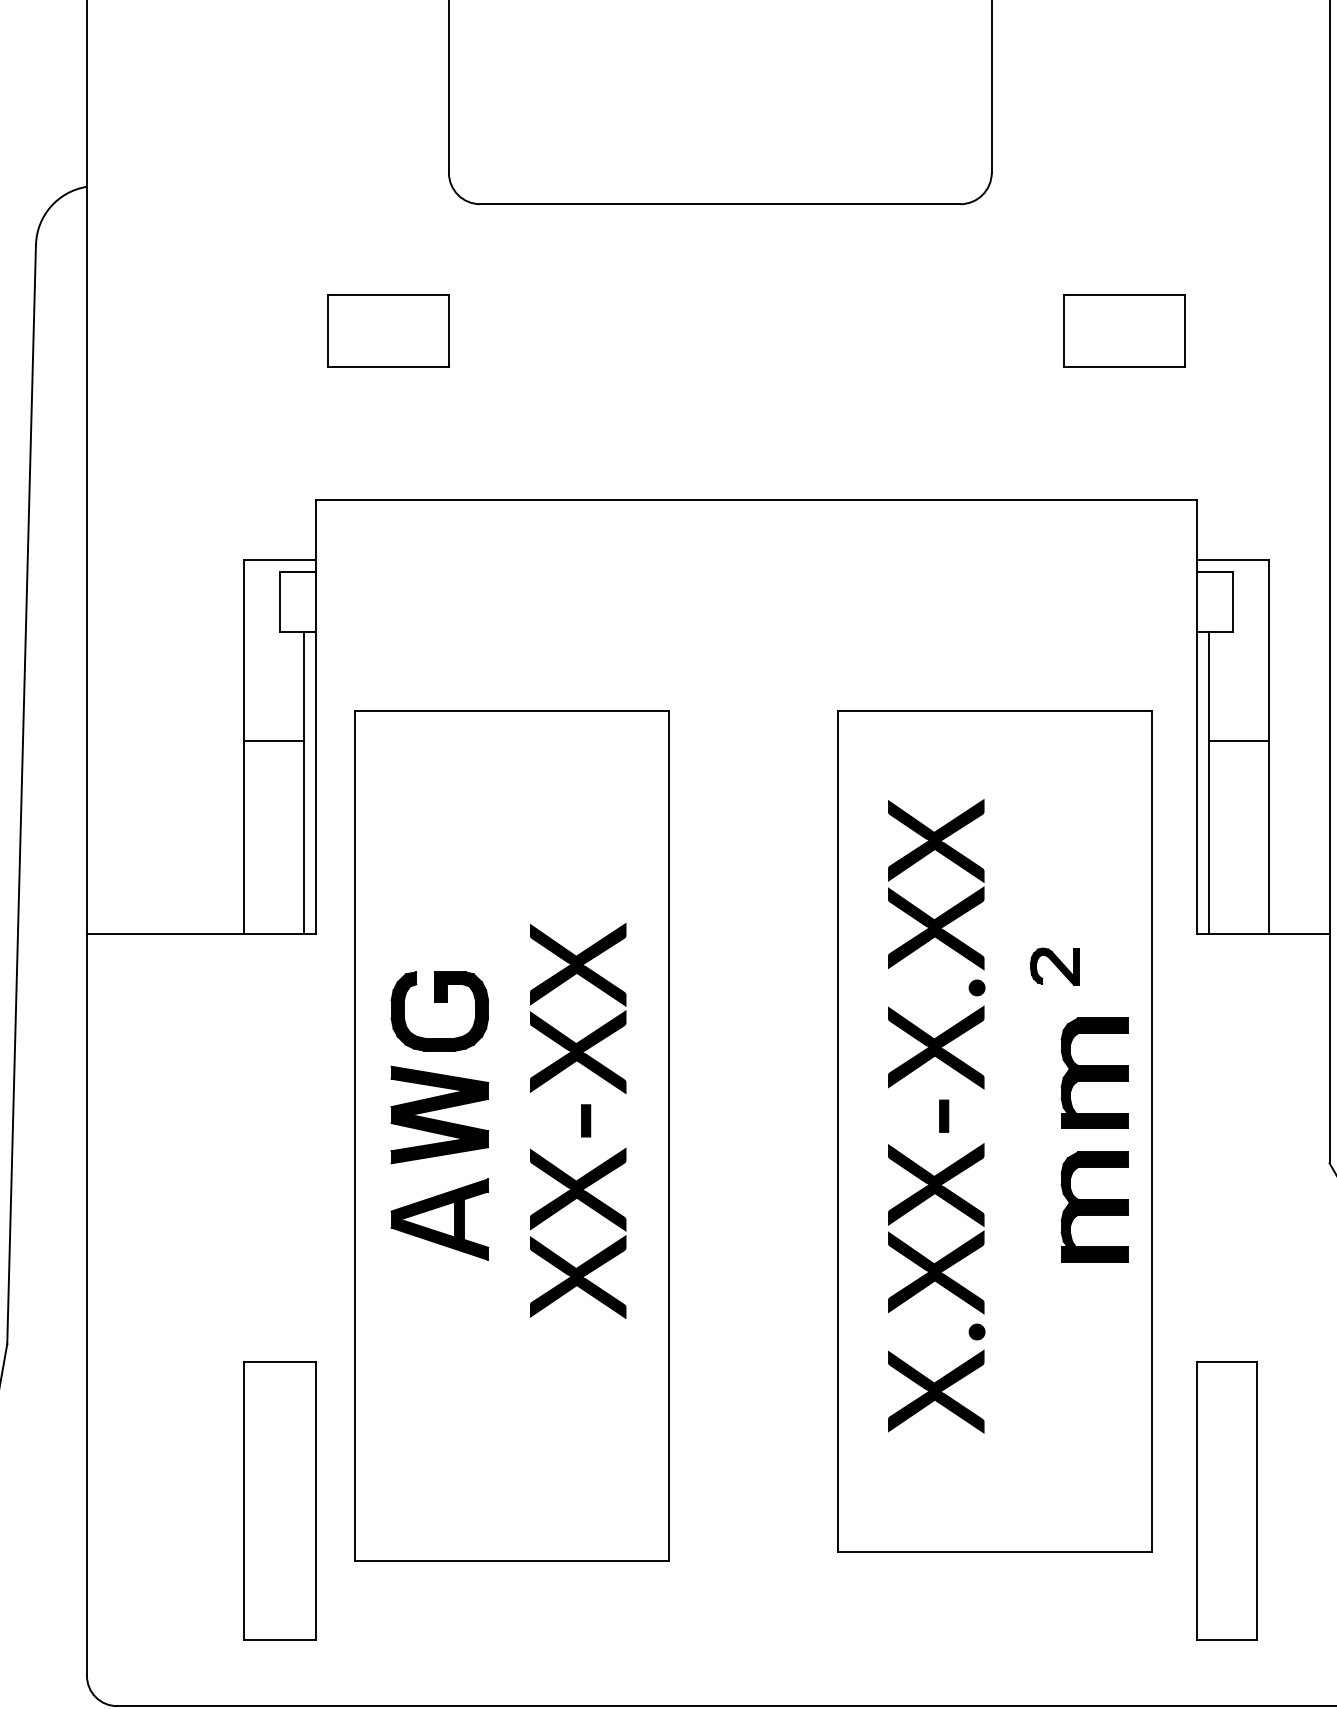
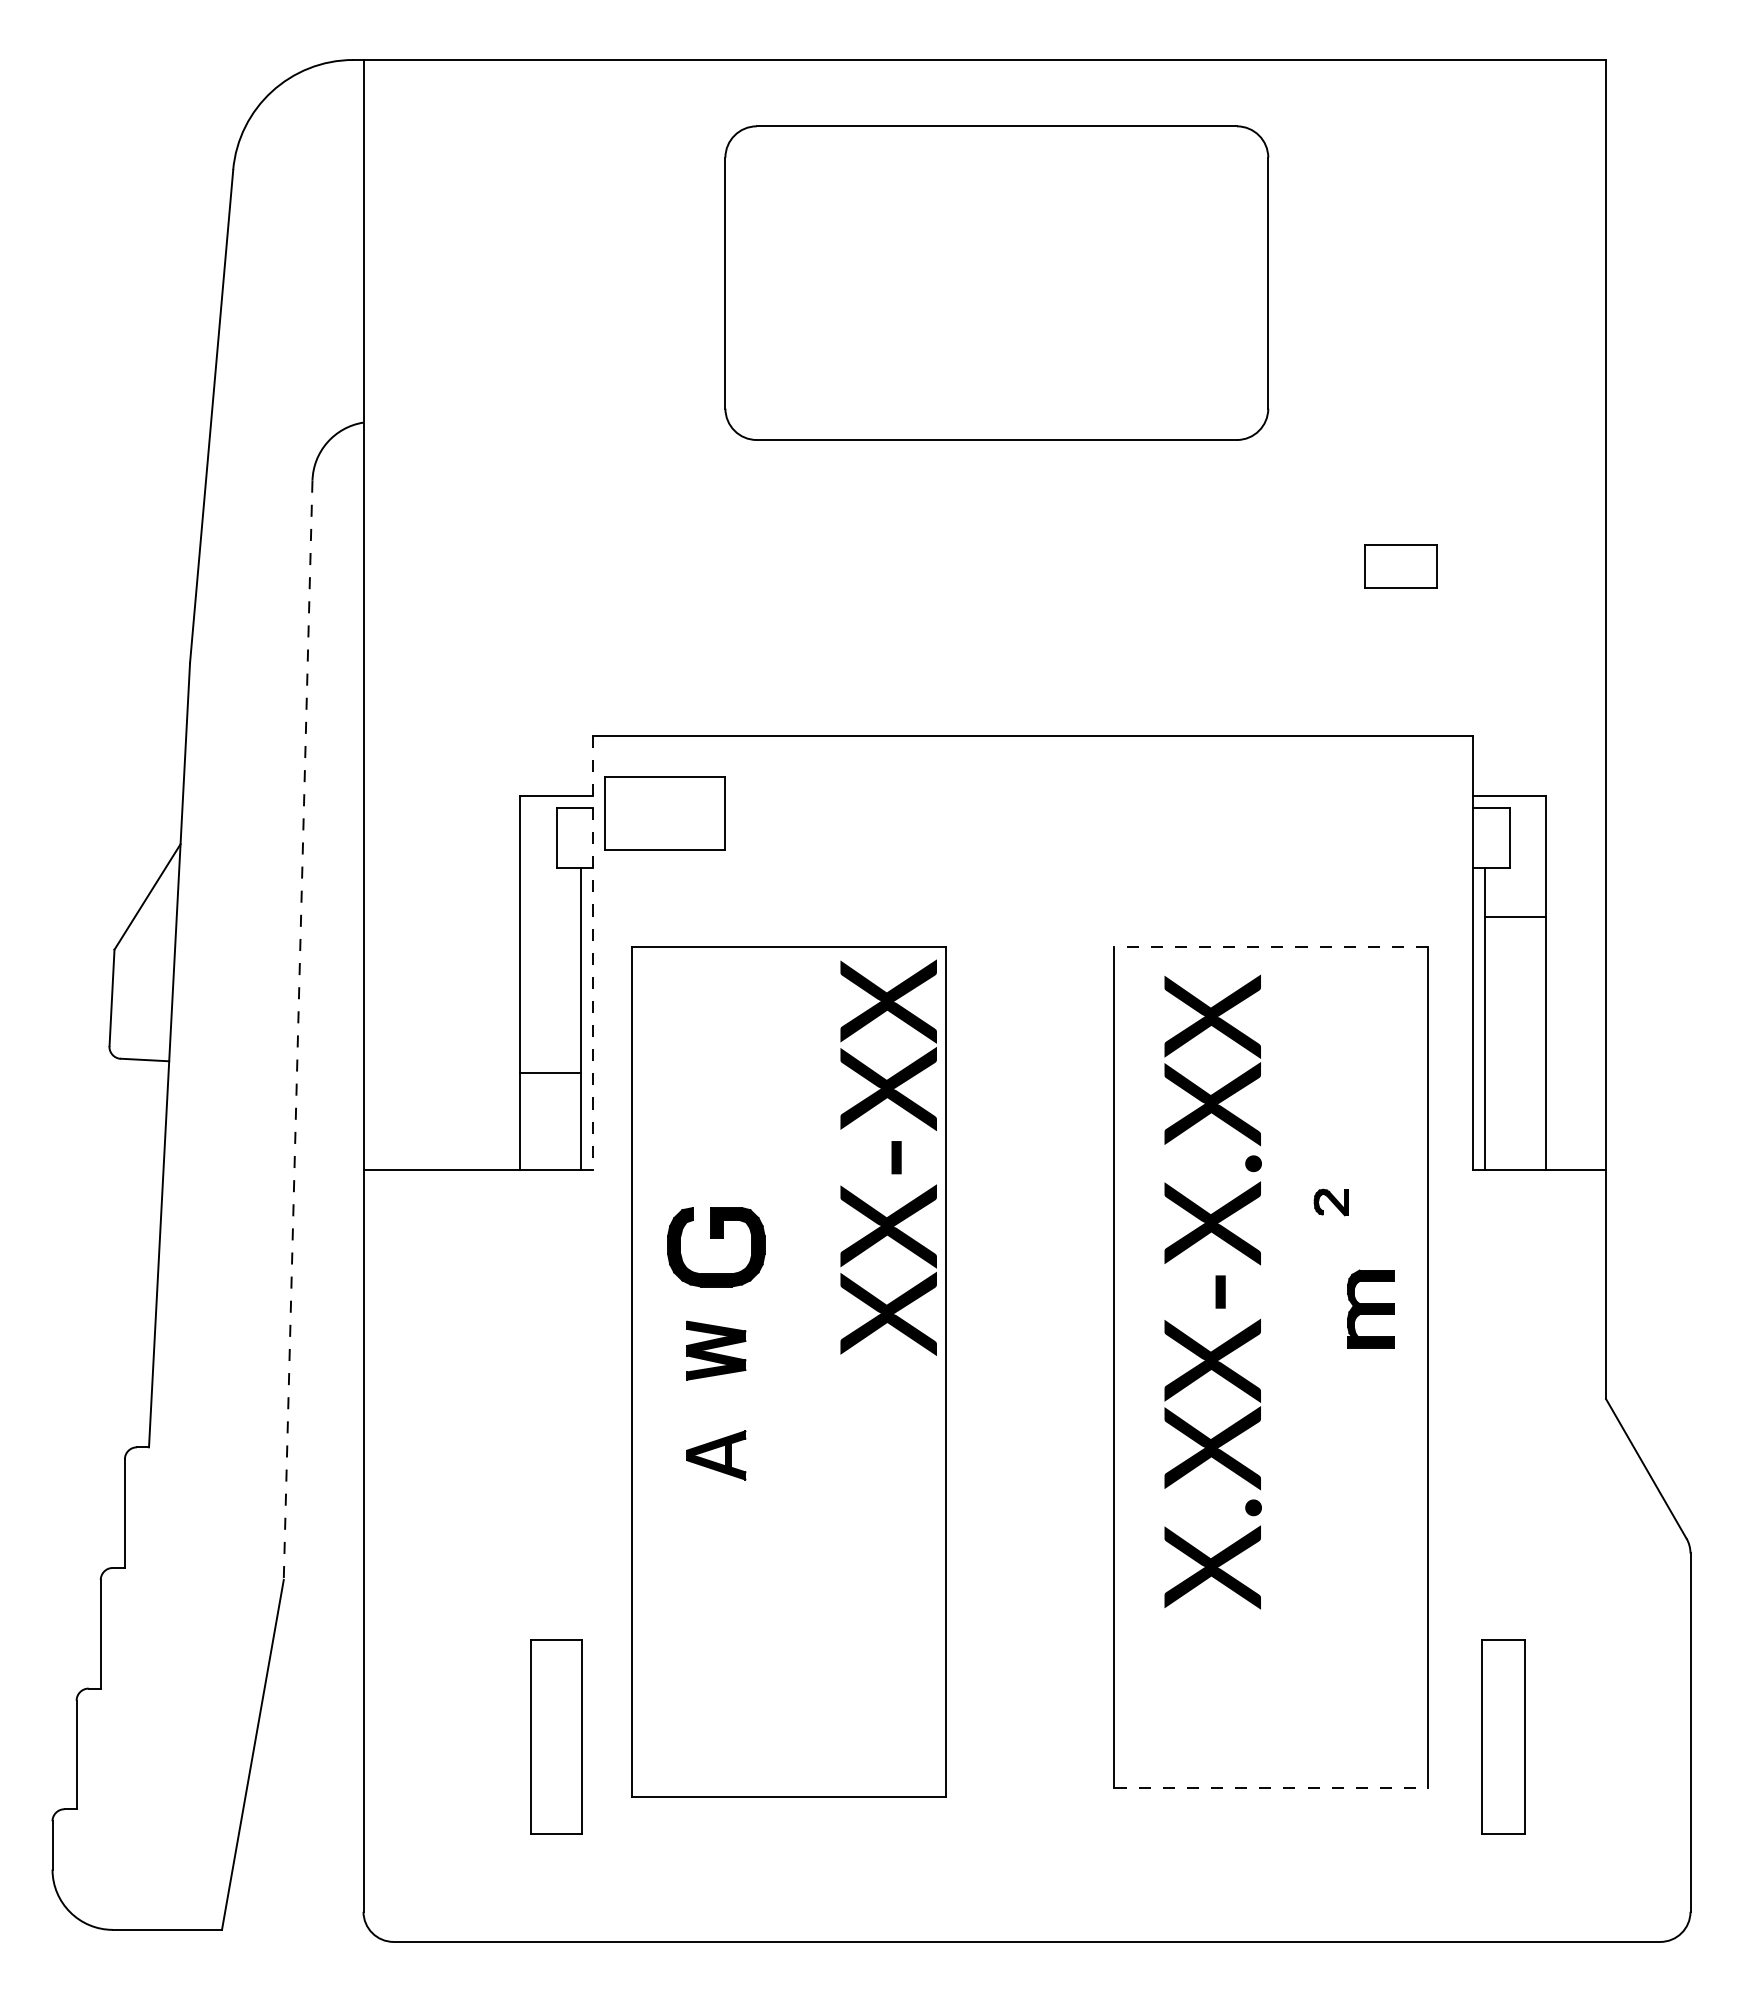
part: (387, 330) -> (664, 813), moved
part: (1123, 330) -> (1400, 566), size x0.6
line: (994, 710) -> (1271, 946), solid -> dashed
line: (315, 717) -> (592, 953), solid -> dashed
line: (273, 740) -> (550, 1072), moved
line: (1238, 740) -> (1515, 916), moved
line: (21, 794) -> (298, 1030), solid -> dashed
part: (1054, 966) -> (1331, 1202), size x0.7
part: (1093, 1072) -> (1370, 1308), size x0.7
part: (439, 1114) -> (716, 1350), size x0.6
text: (935, 1115) -> (1212, 1291), moved
text: (577, 1120) -> (888, 1157), moved
part: (1093, 1206) -> (1370, 1442), removed
part: (439, 1219) -> (716, 1455), size x0.6
part: (279, 1500) -> (556, 1736), size x0.7
part: (1226, 1500) -> (1503, 1736), size x0.7
line: (994, 1551) -> (1271, 1787), solid -> dashed

